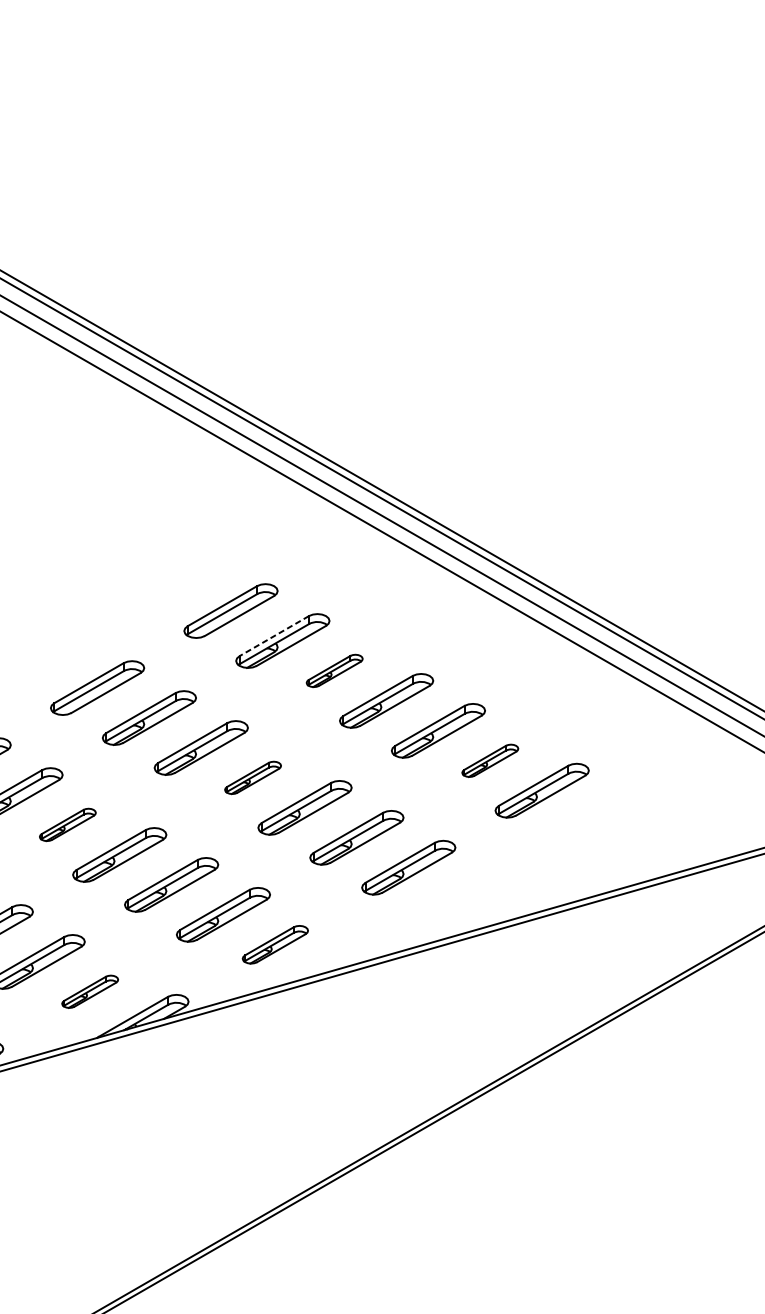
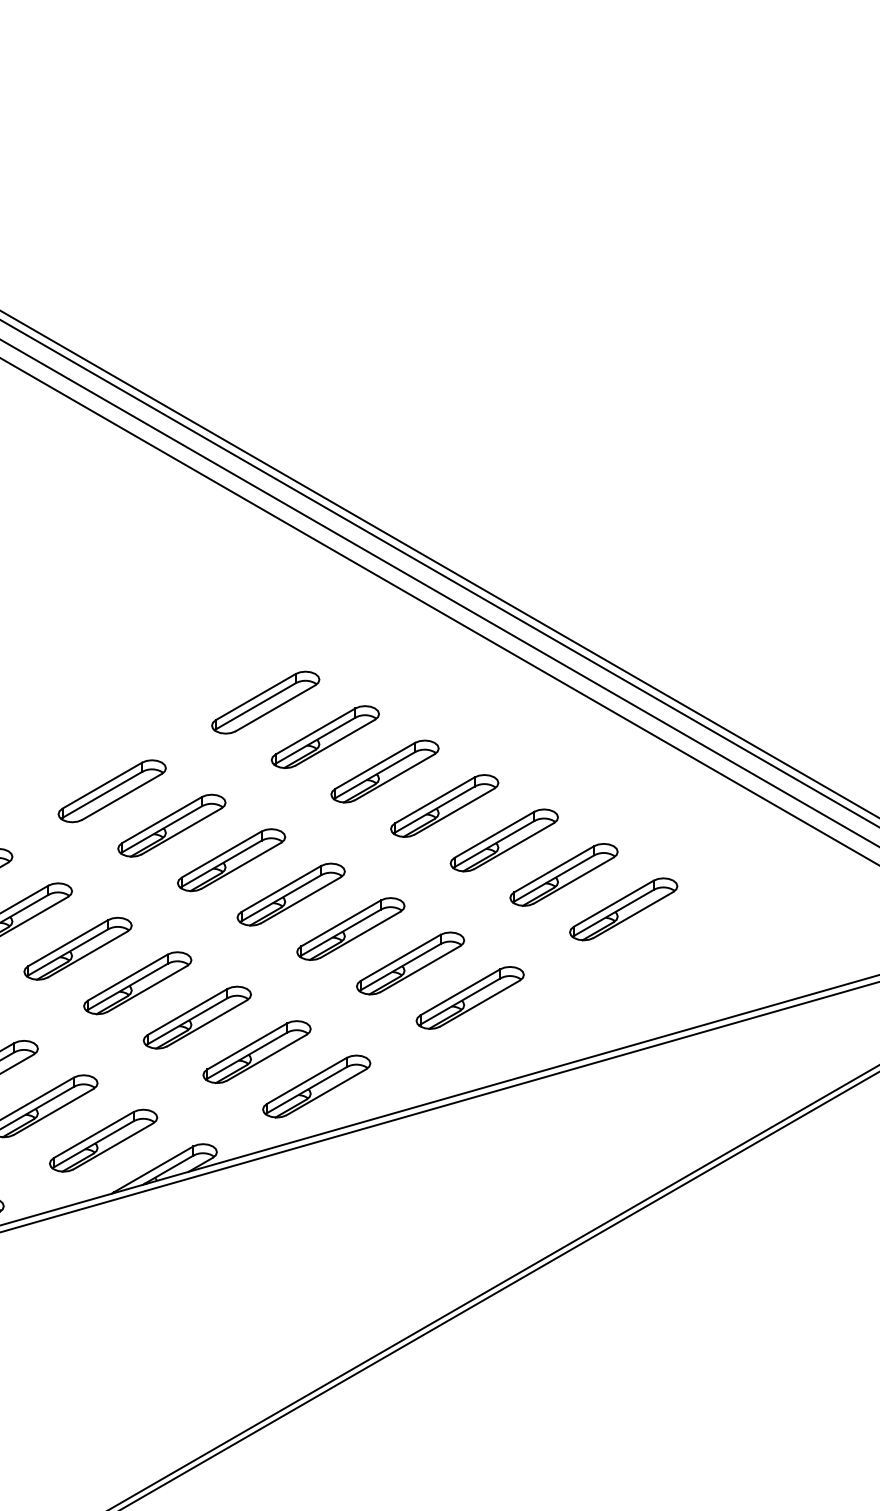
line: (274, 636) -> (315, 731), dashed -> solid
part: (334, 670) -> (384, 771), size x1.67
part: (489, 760) -> (563, 874), size x1.67
part: (252, 777) -> (290, 894), size x1.67
part: (67, 824) -> (77, 948), size x1.67
part: (275, 944) -> (316, 1086), size x1.43
part: (89, 991) -> (103, 1140), size x1.67

